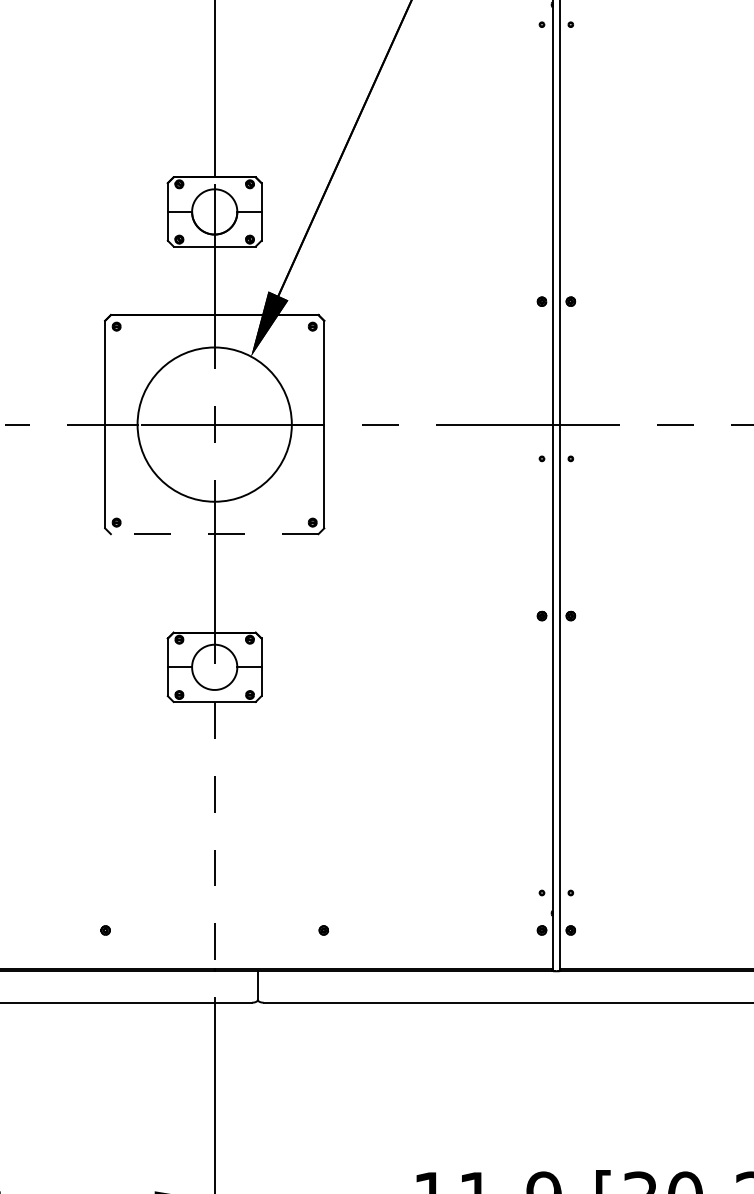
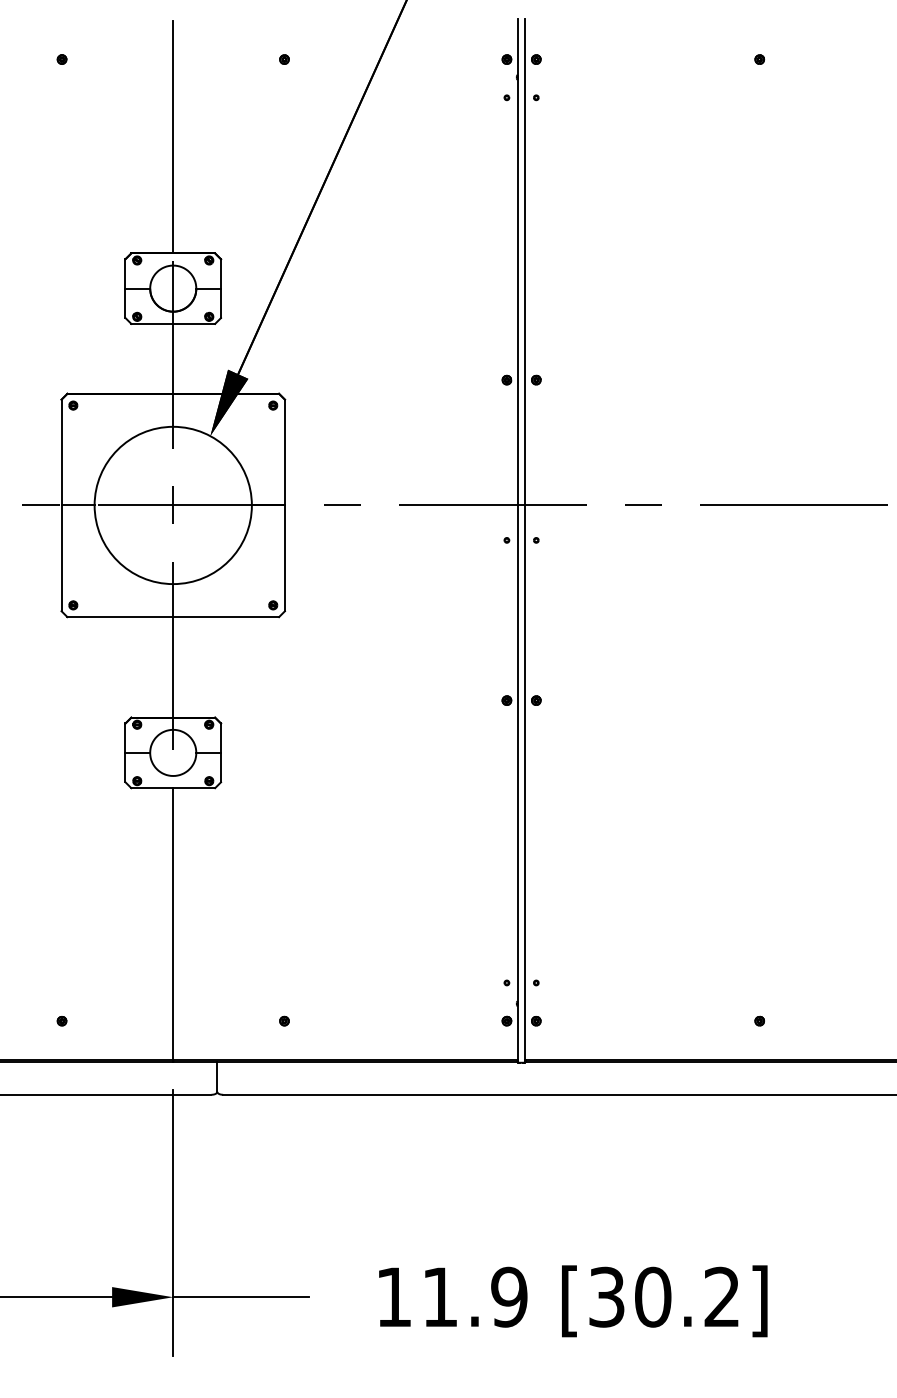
line: (214, 534) -> (173, 617), dashed -> solid
line: (214, 835) -> (173, 924), dashed -> solid

